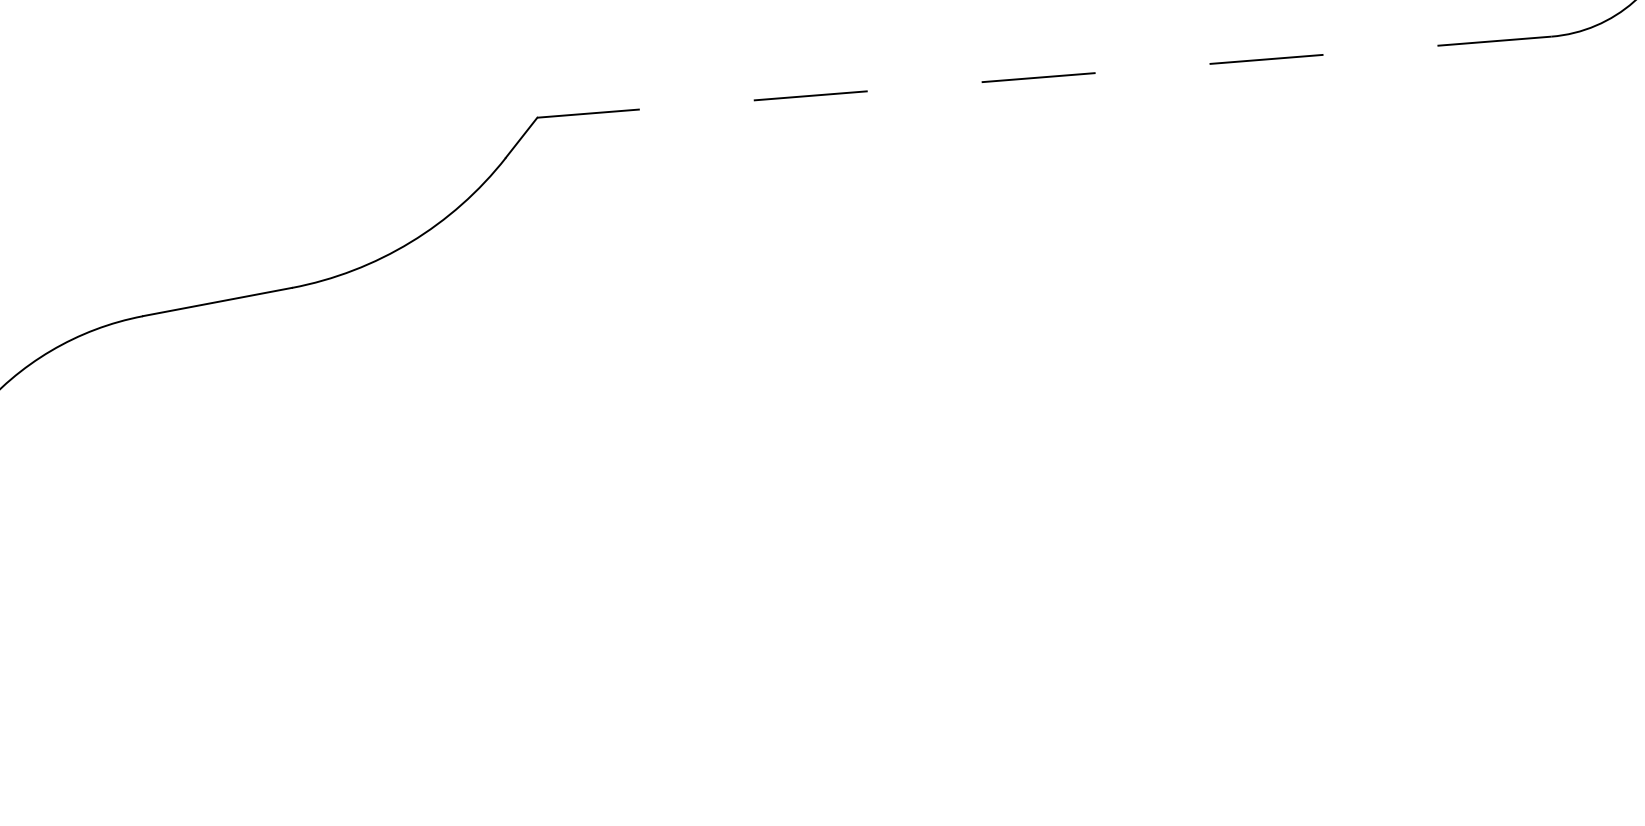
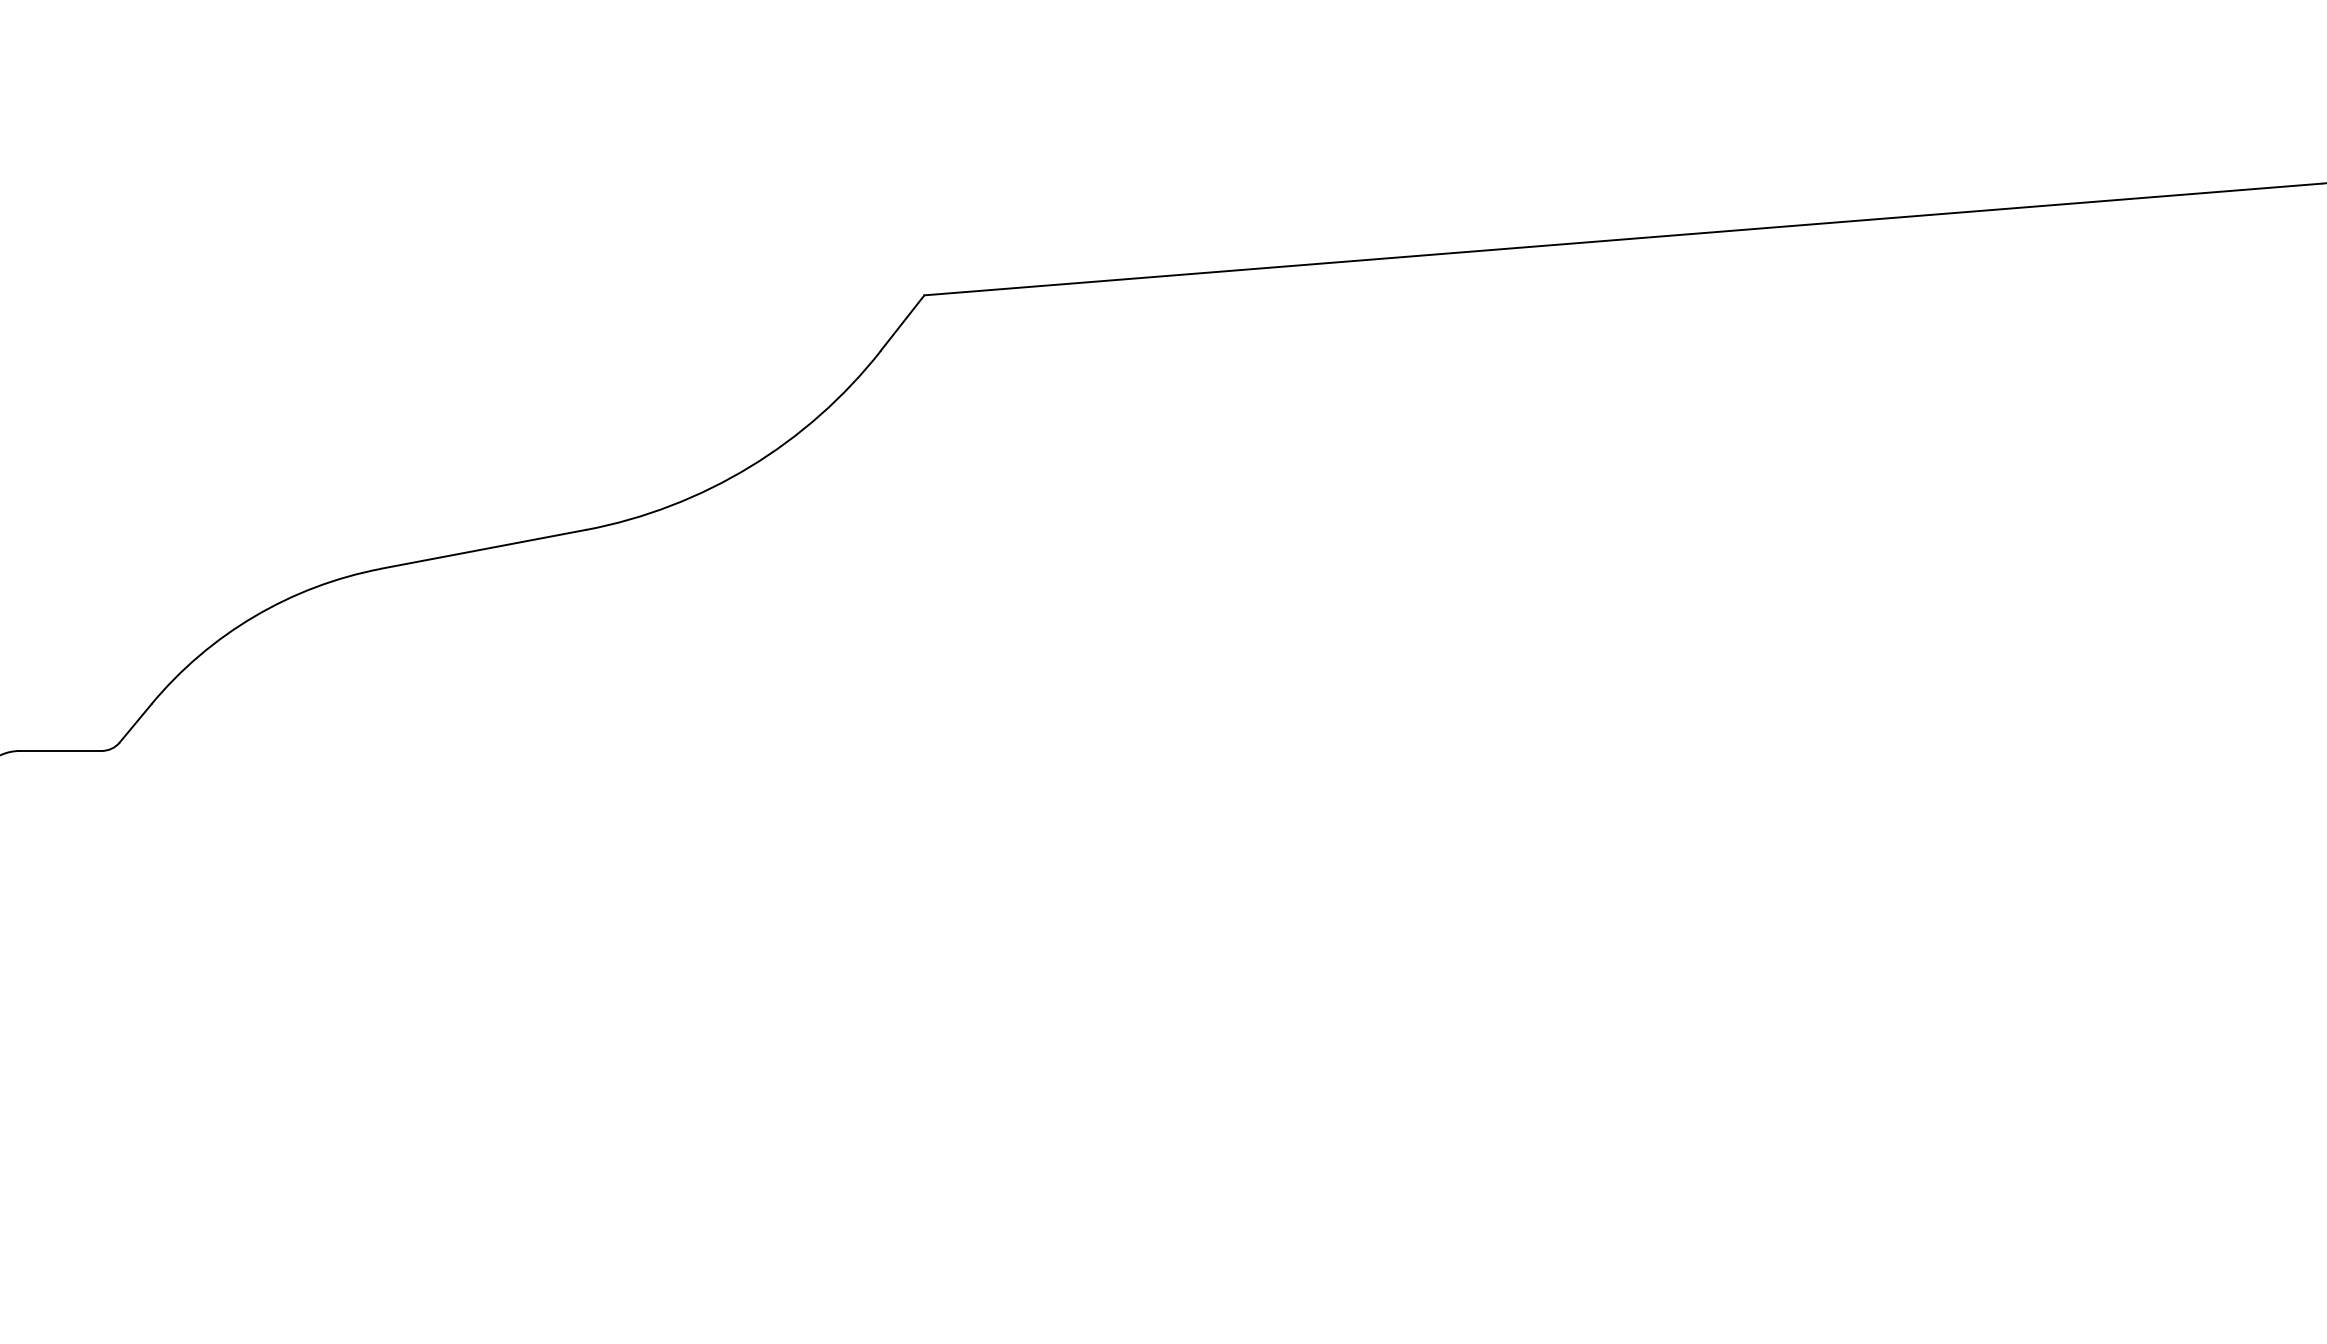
line: (1044, 77) -> (1622, 239), dashed -> solid

